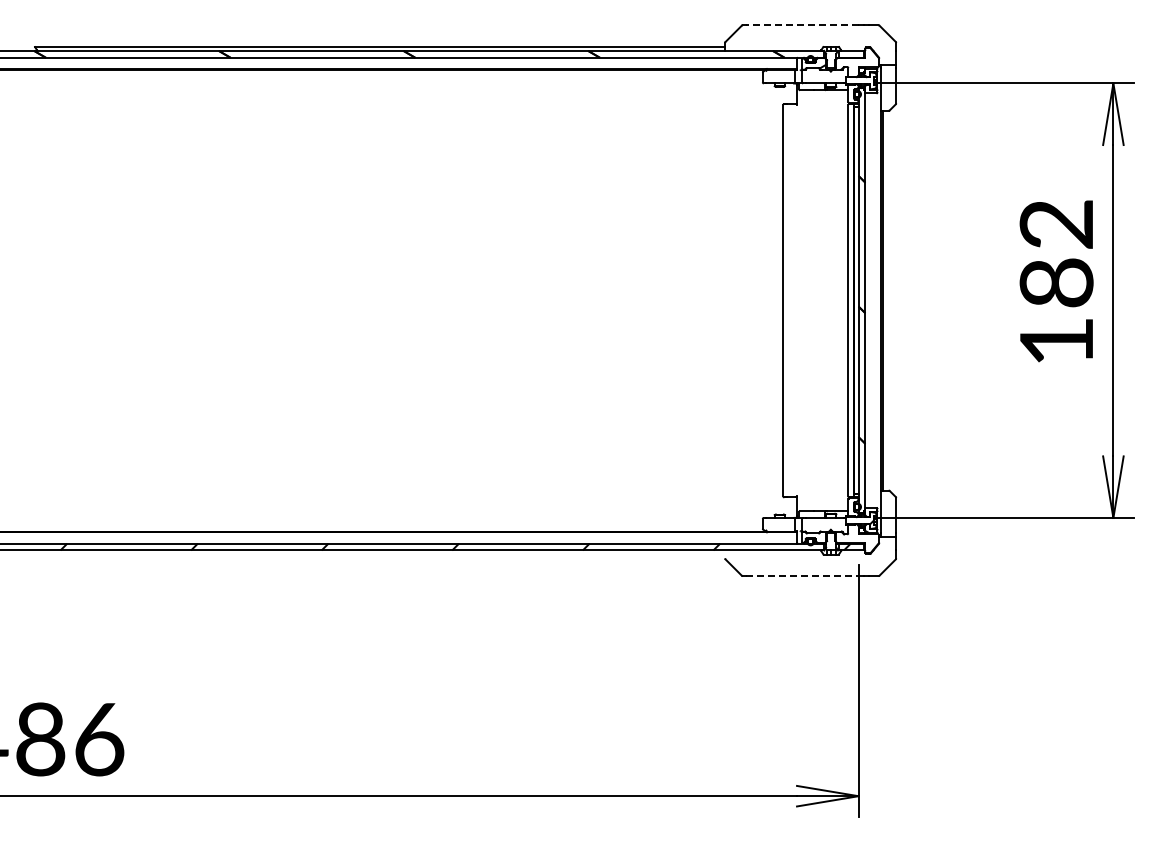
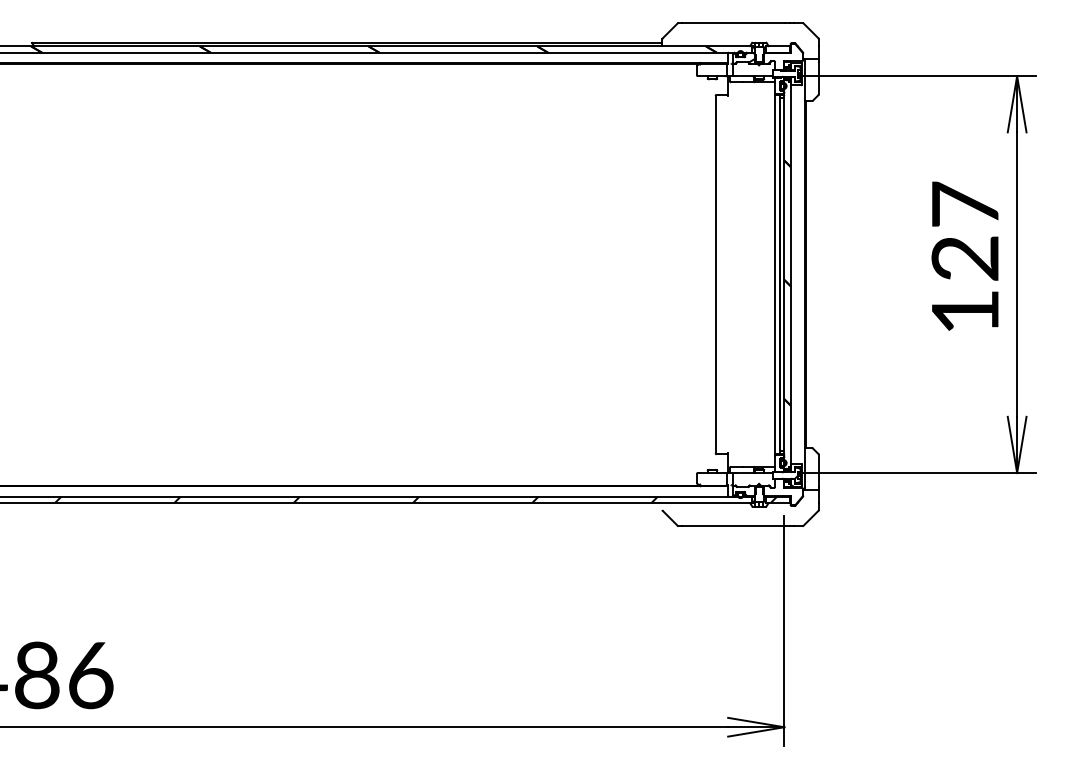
line: (802, 25) -> (733, 23), dashed -> solid
text: (1056, 253) -> (965, 231), 182 -> 127
line: (803, 576) -> (734, 526), dashed -> solid

